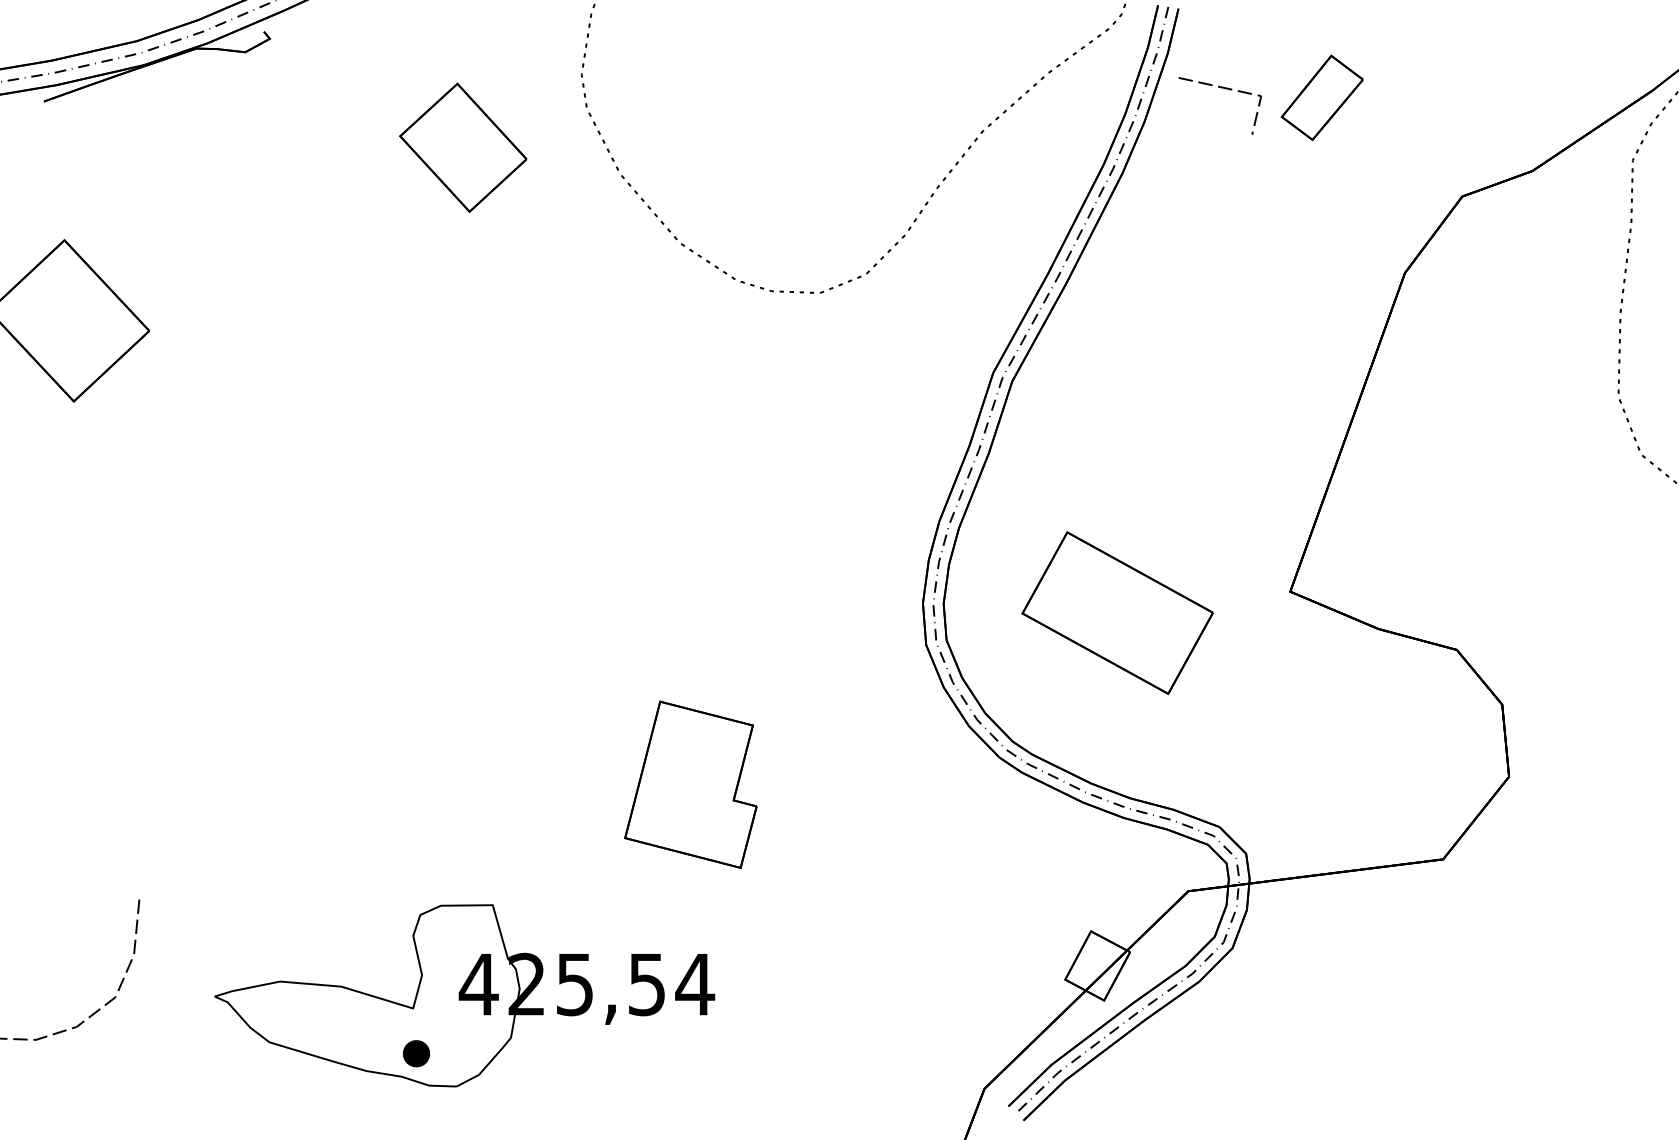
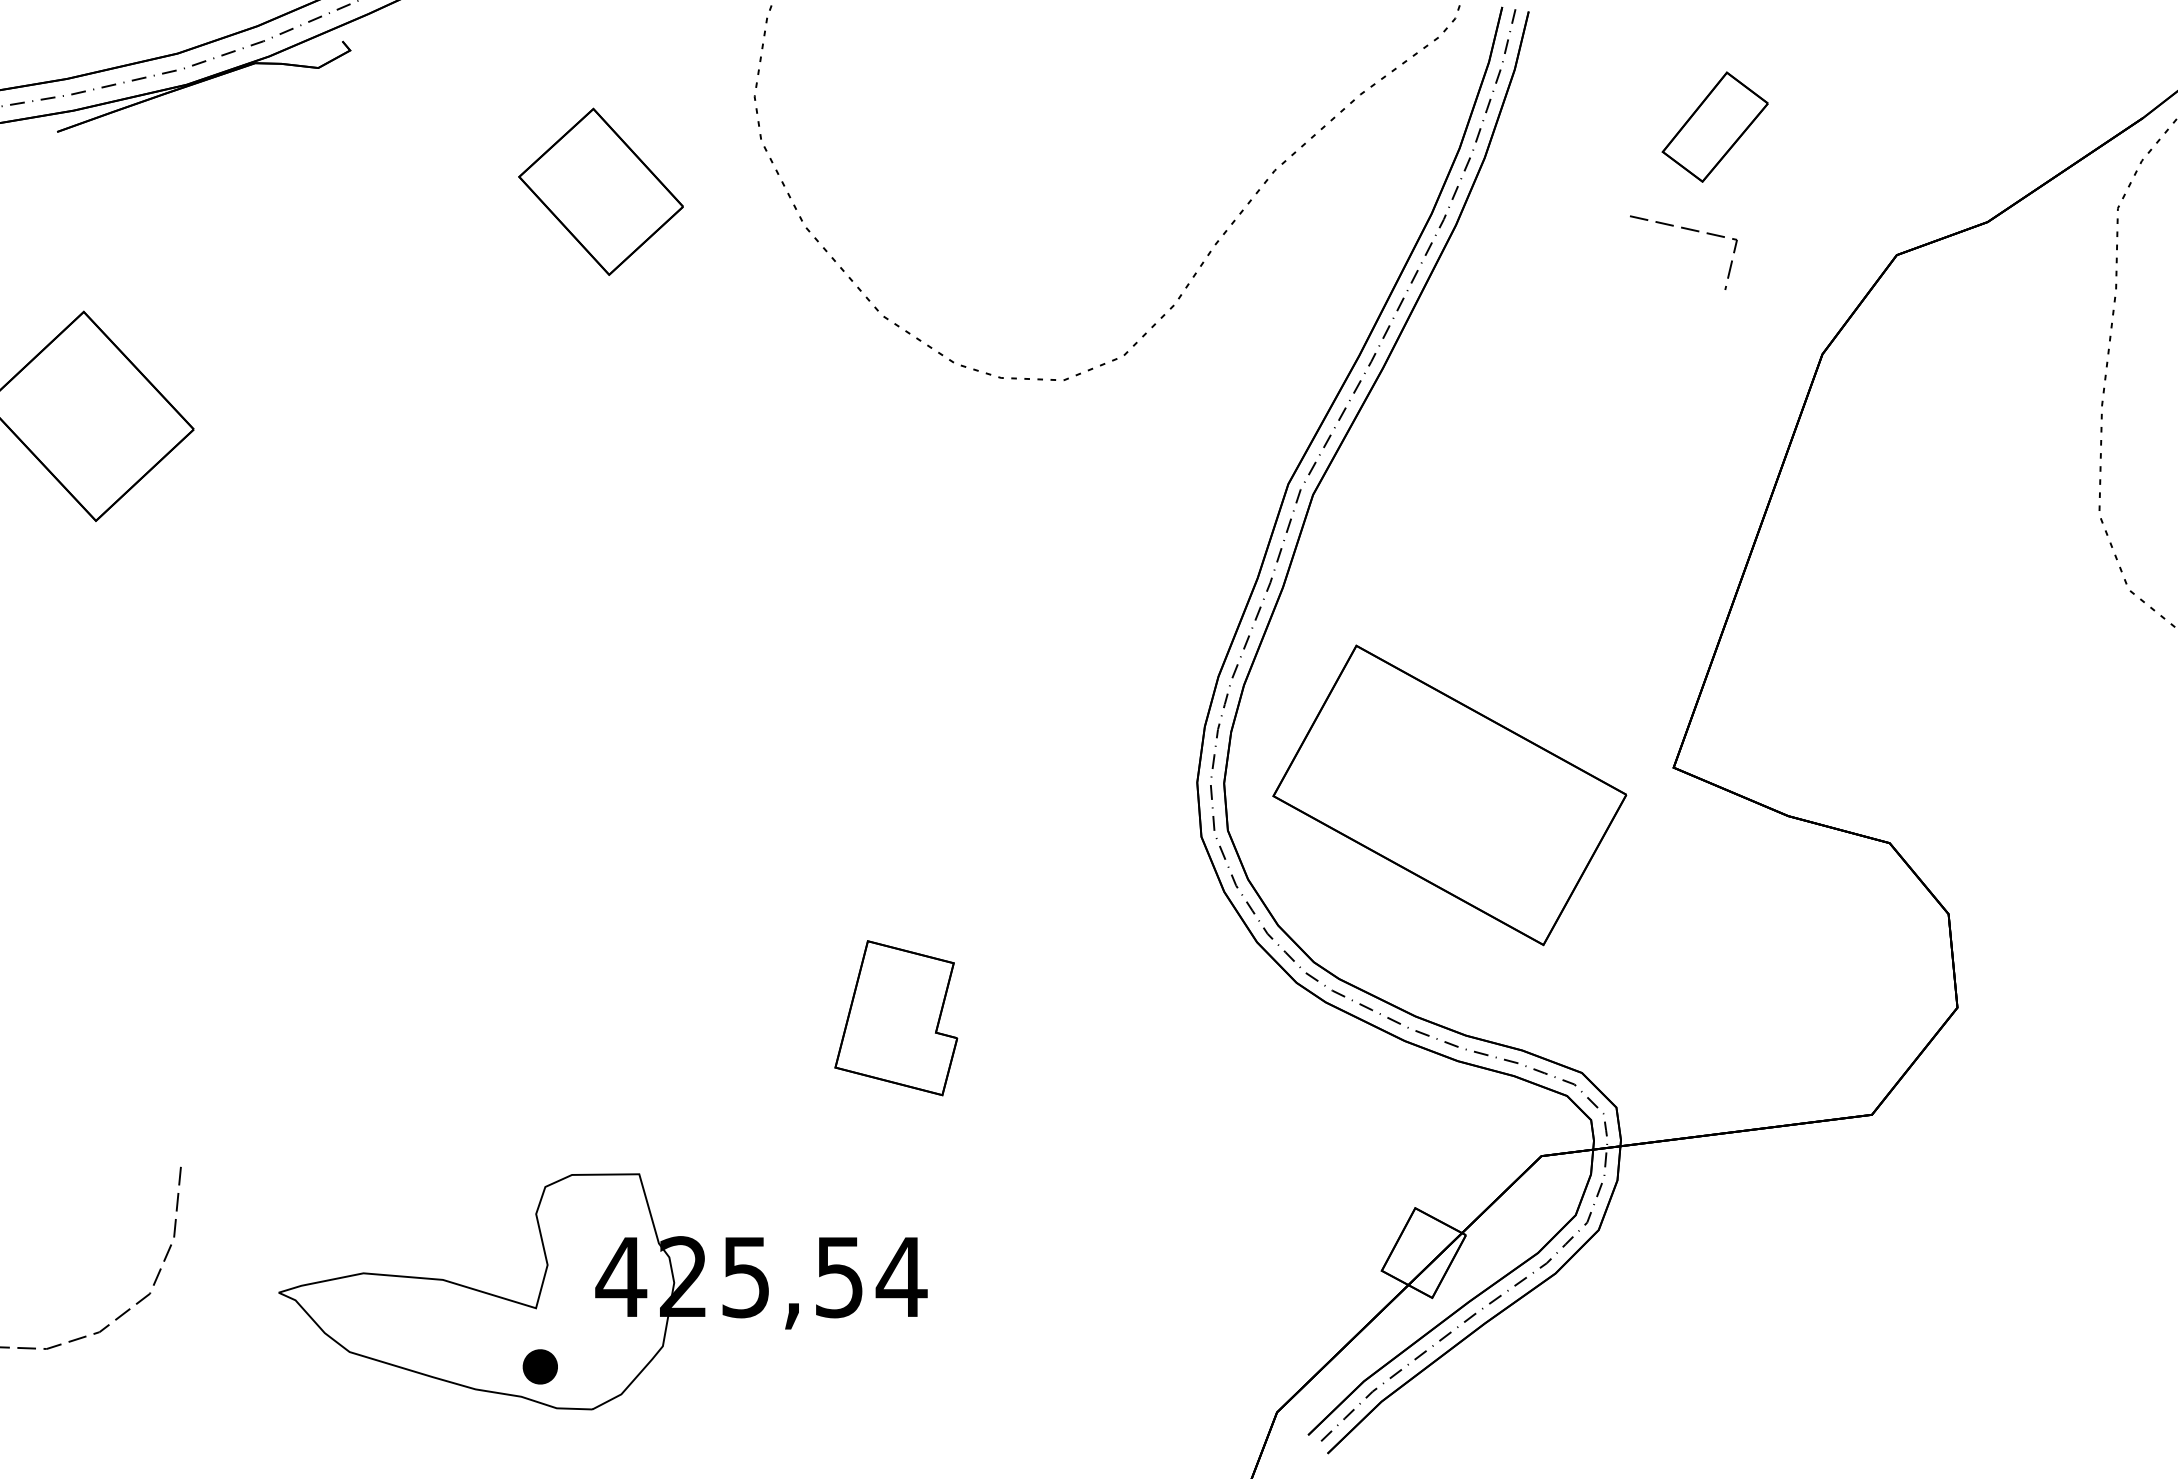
line: (1224, 88) -> (1689, 230), moved
part: (1117, 613) -> (1449, 795), size x1.43
part: (691, 785) -> (896, 1018), size x0.71

